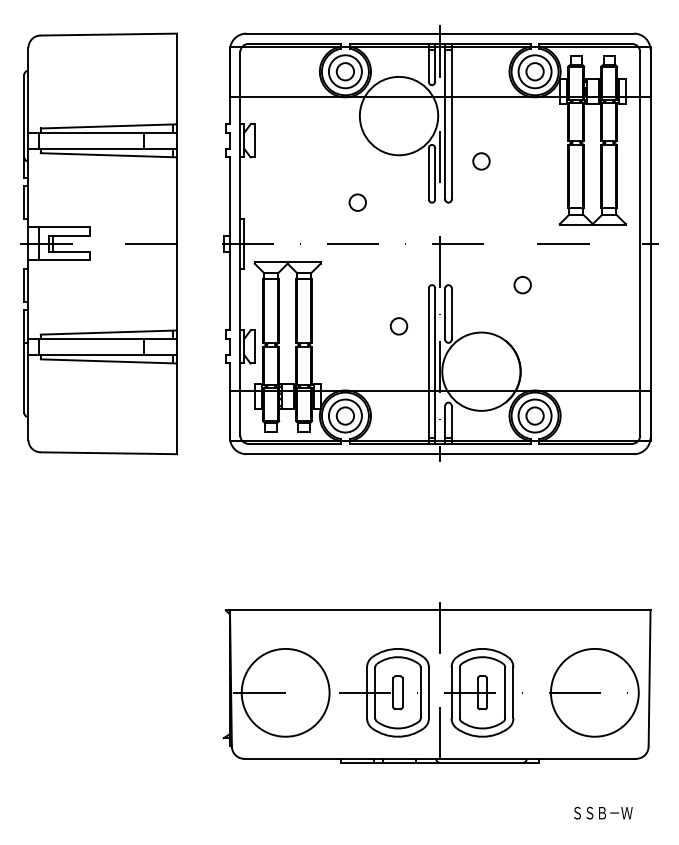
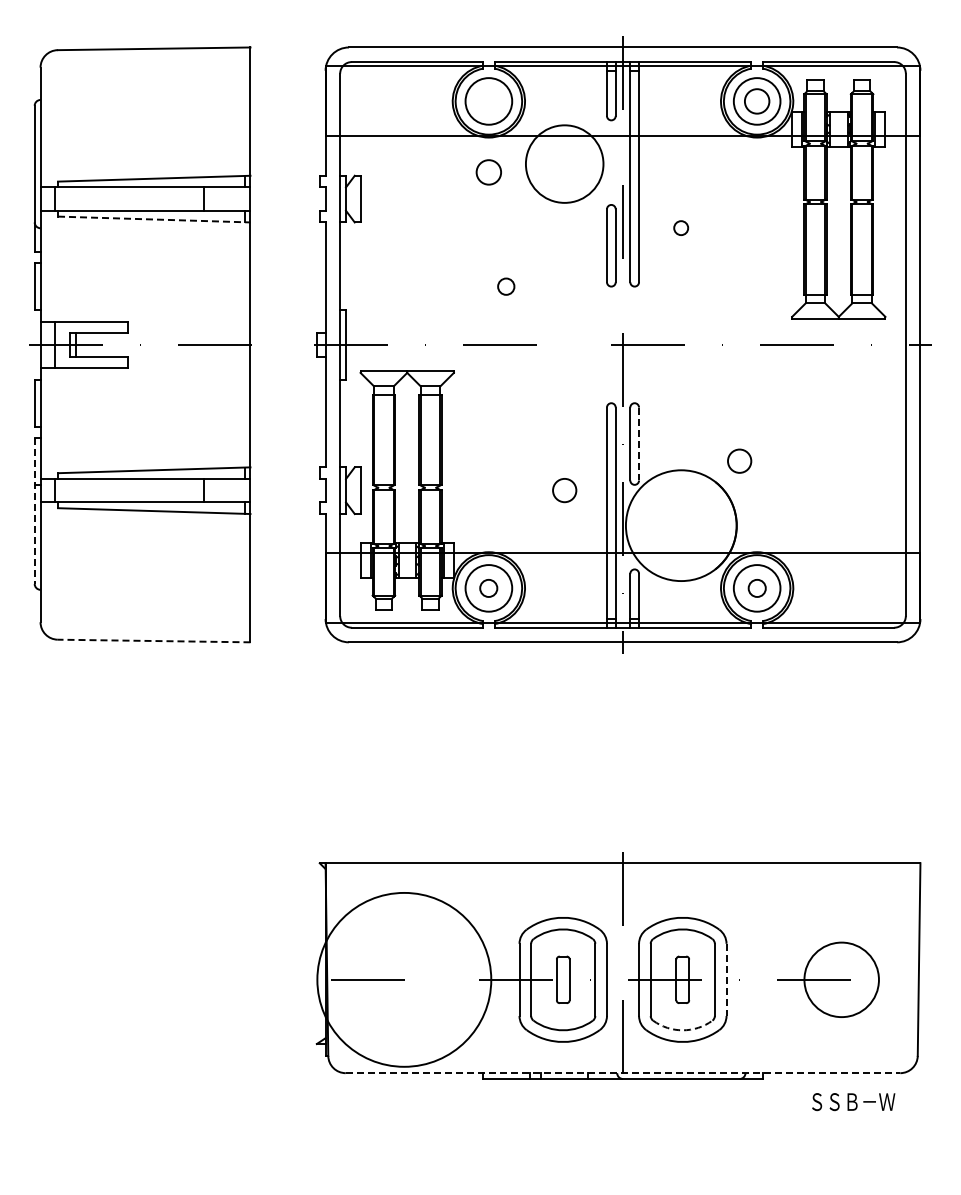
circle: (345, 71) -> (488, 172), moved
circle: (398, 115) -> (564, 163), size x0.7
line: (109, 155) -> (154, 219), solid -> dashed
circle: (480, 160) -> (680, 227), size x0.6
circle: (357, 202) -> (505, 286), size x0.7
circle: (522, 284) -> (739, 460), moved
line: (451, 314) -> (639, 444), solid -> dashed
circle: (398, 326) -> (564, 490), moved
line: (24, 361) -> (34, 511), solid -> dashed
circle: (345, 416) -> (488, 588), size x0.7
circle: (535, 416) -> (757, 588), size x0.7
line: (108, 453) -> (153, 641), solid -> dashed
circle: (285, 692) -> (404, 979), size x1.4
circle: (594, 692) -> (841, 979), size x0.6
line: (513, 693) -> (726, 980), solid -> dashed
arc: (482, 728) -> (682, 1030), solid -> dashed
line: (440, 759) -> (623, 1073), solid -> dashed
text: (603, 813) -> (853, 1102), moved

